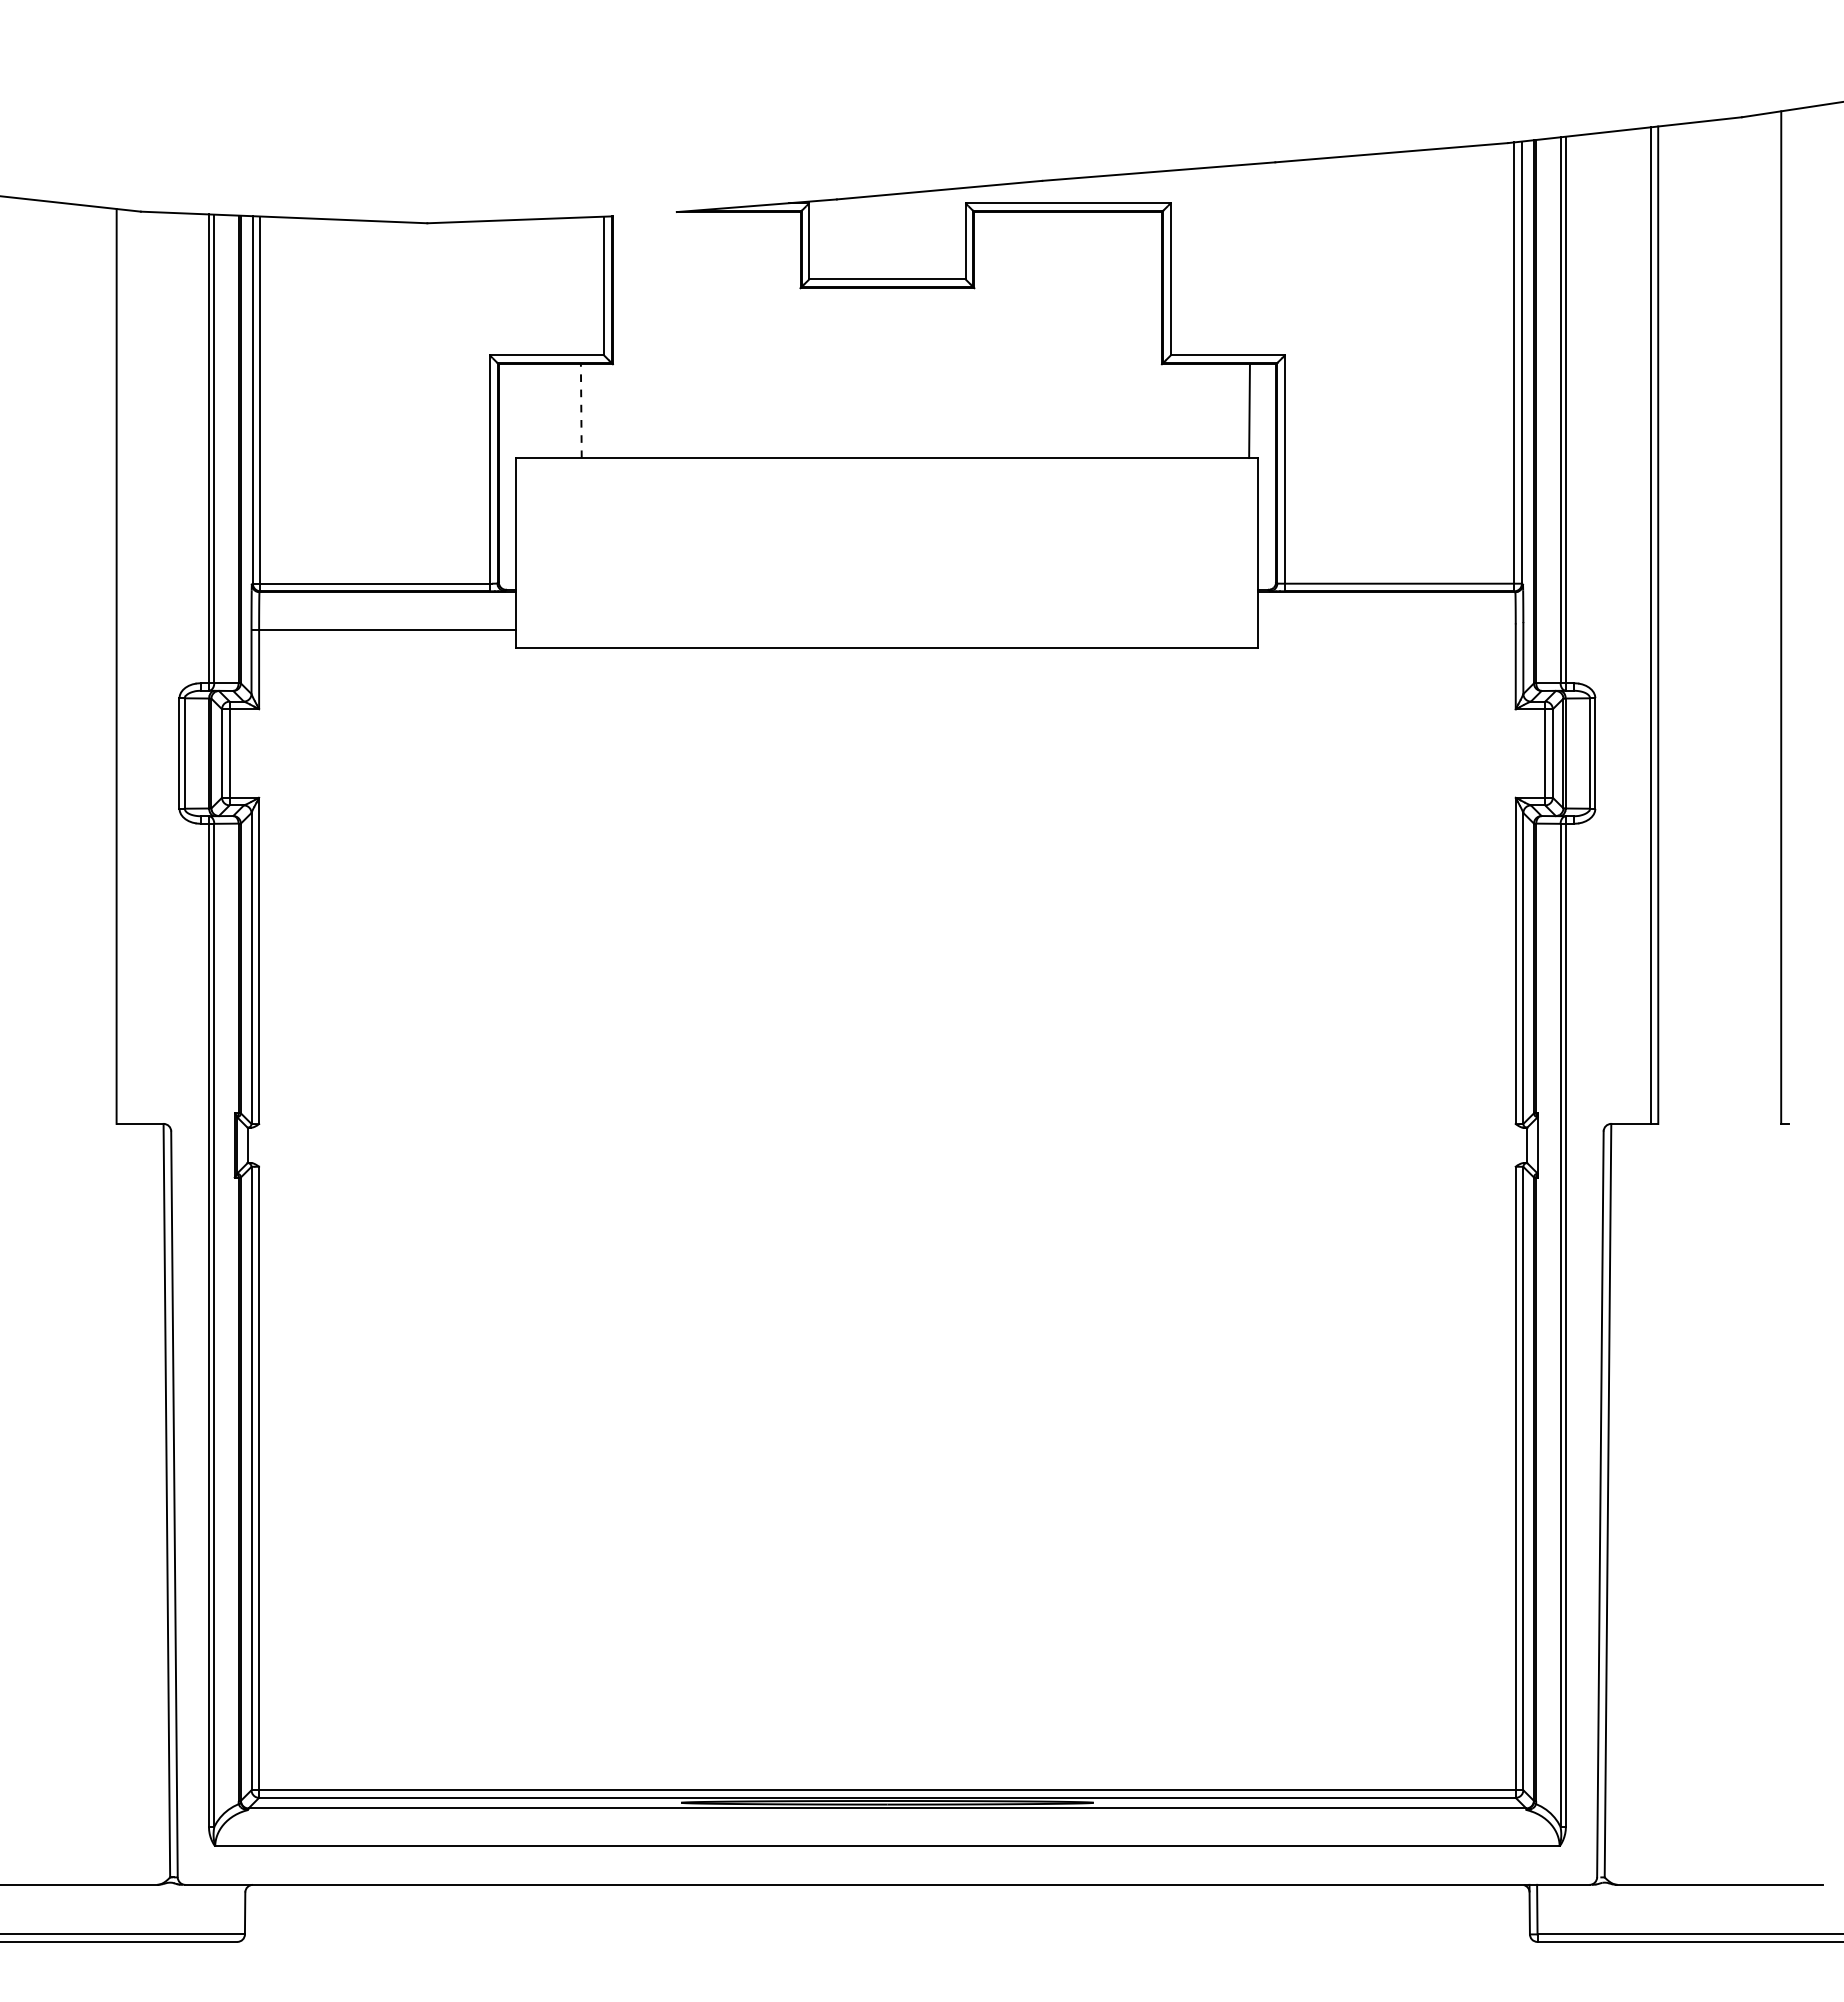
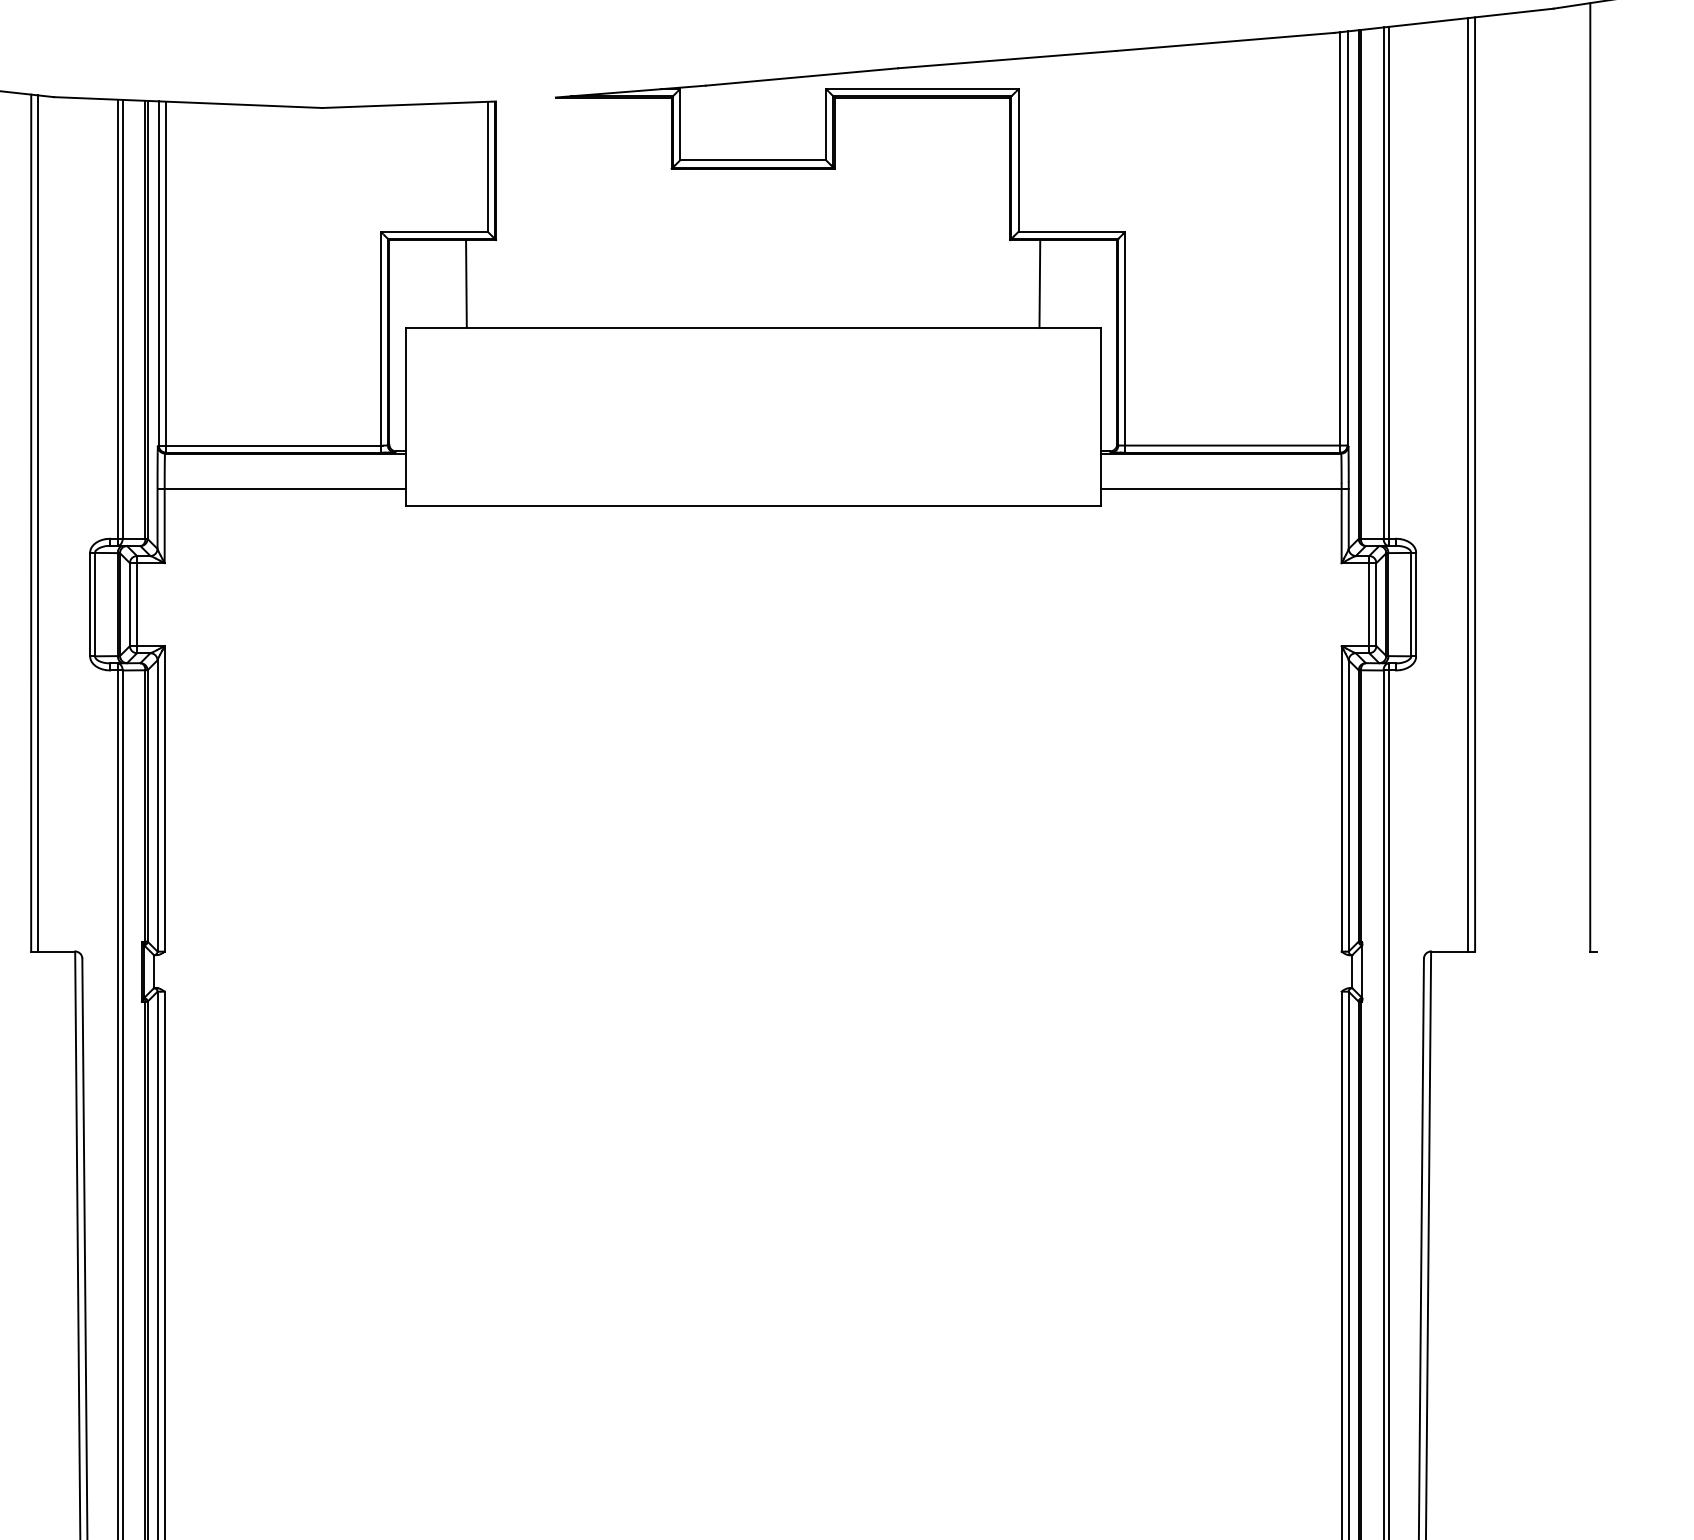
line: (581, 411) -> (466, 284), dashed -> solid
line: (1249, 411) -> (1039, 284), moved
line: (1390, 630) -> (1224, 489), added
line: (124, 666) -> (38, 523), added

